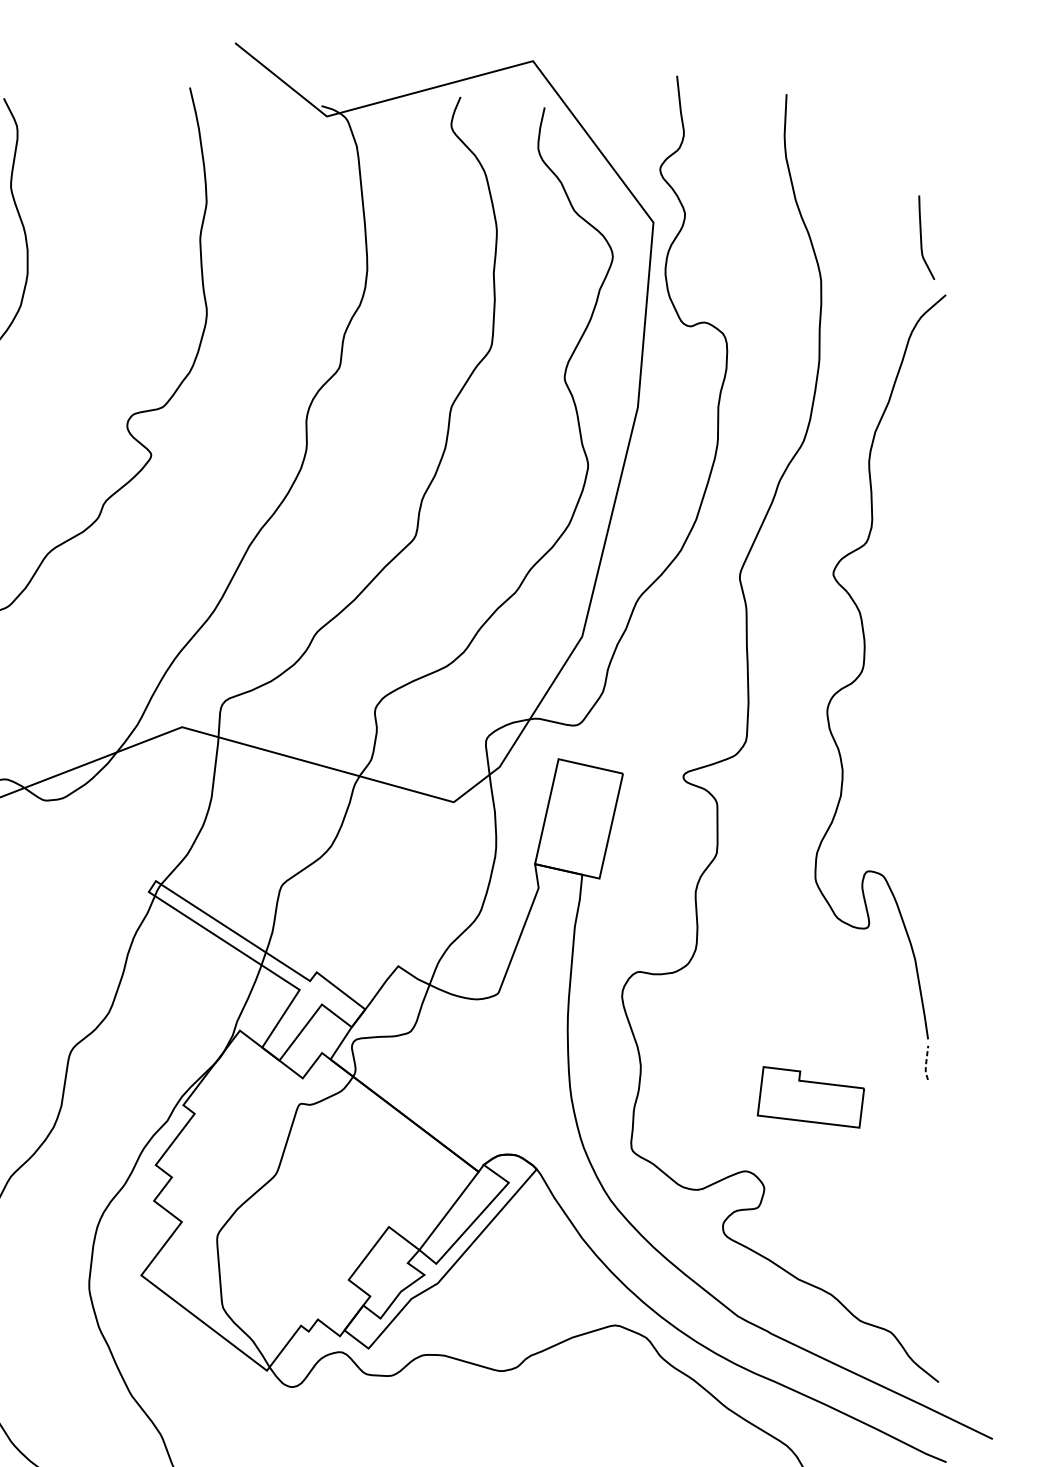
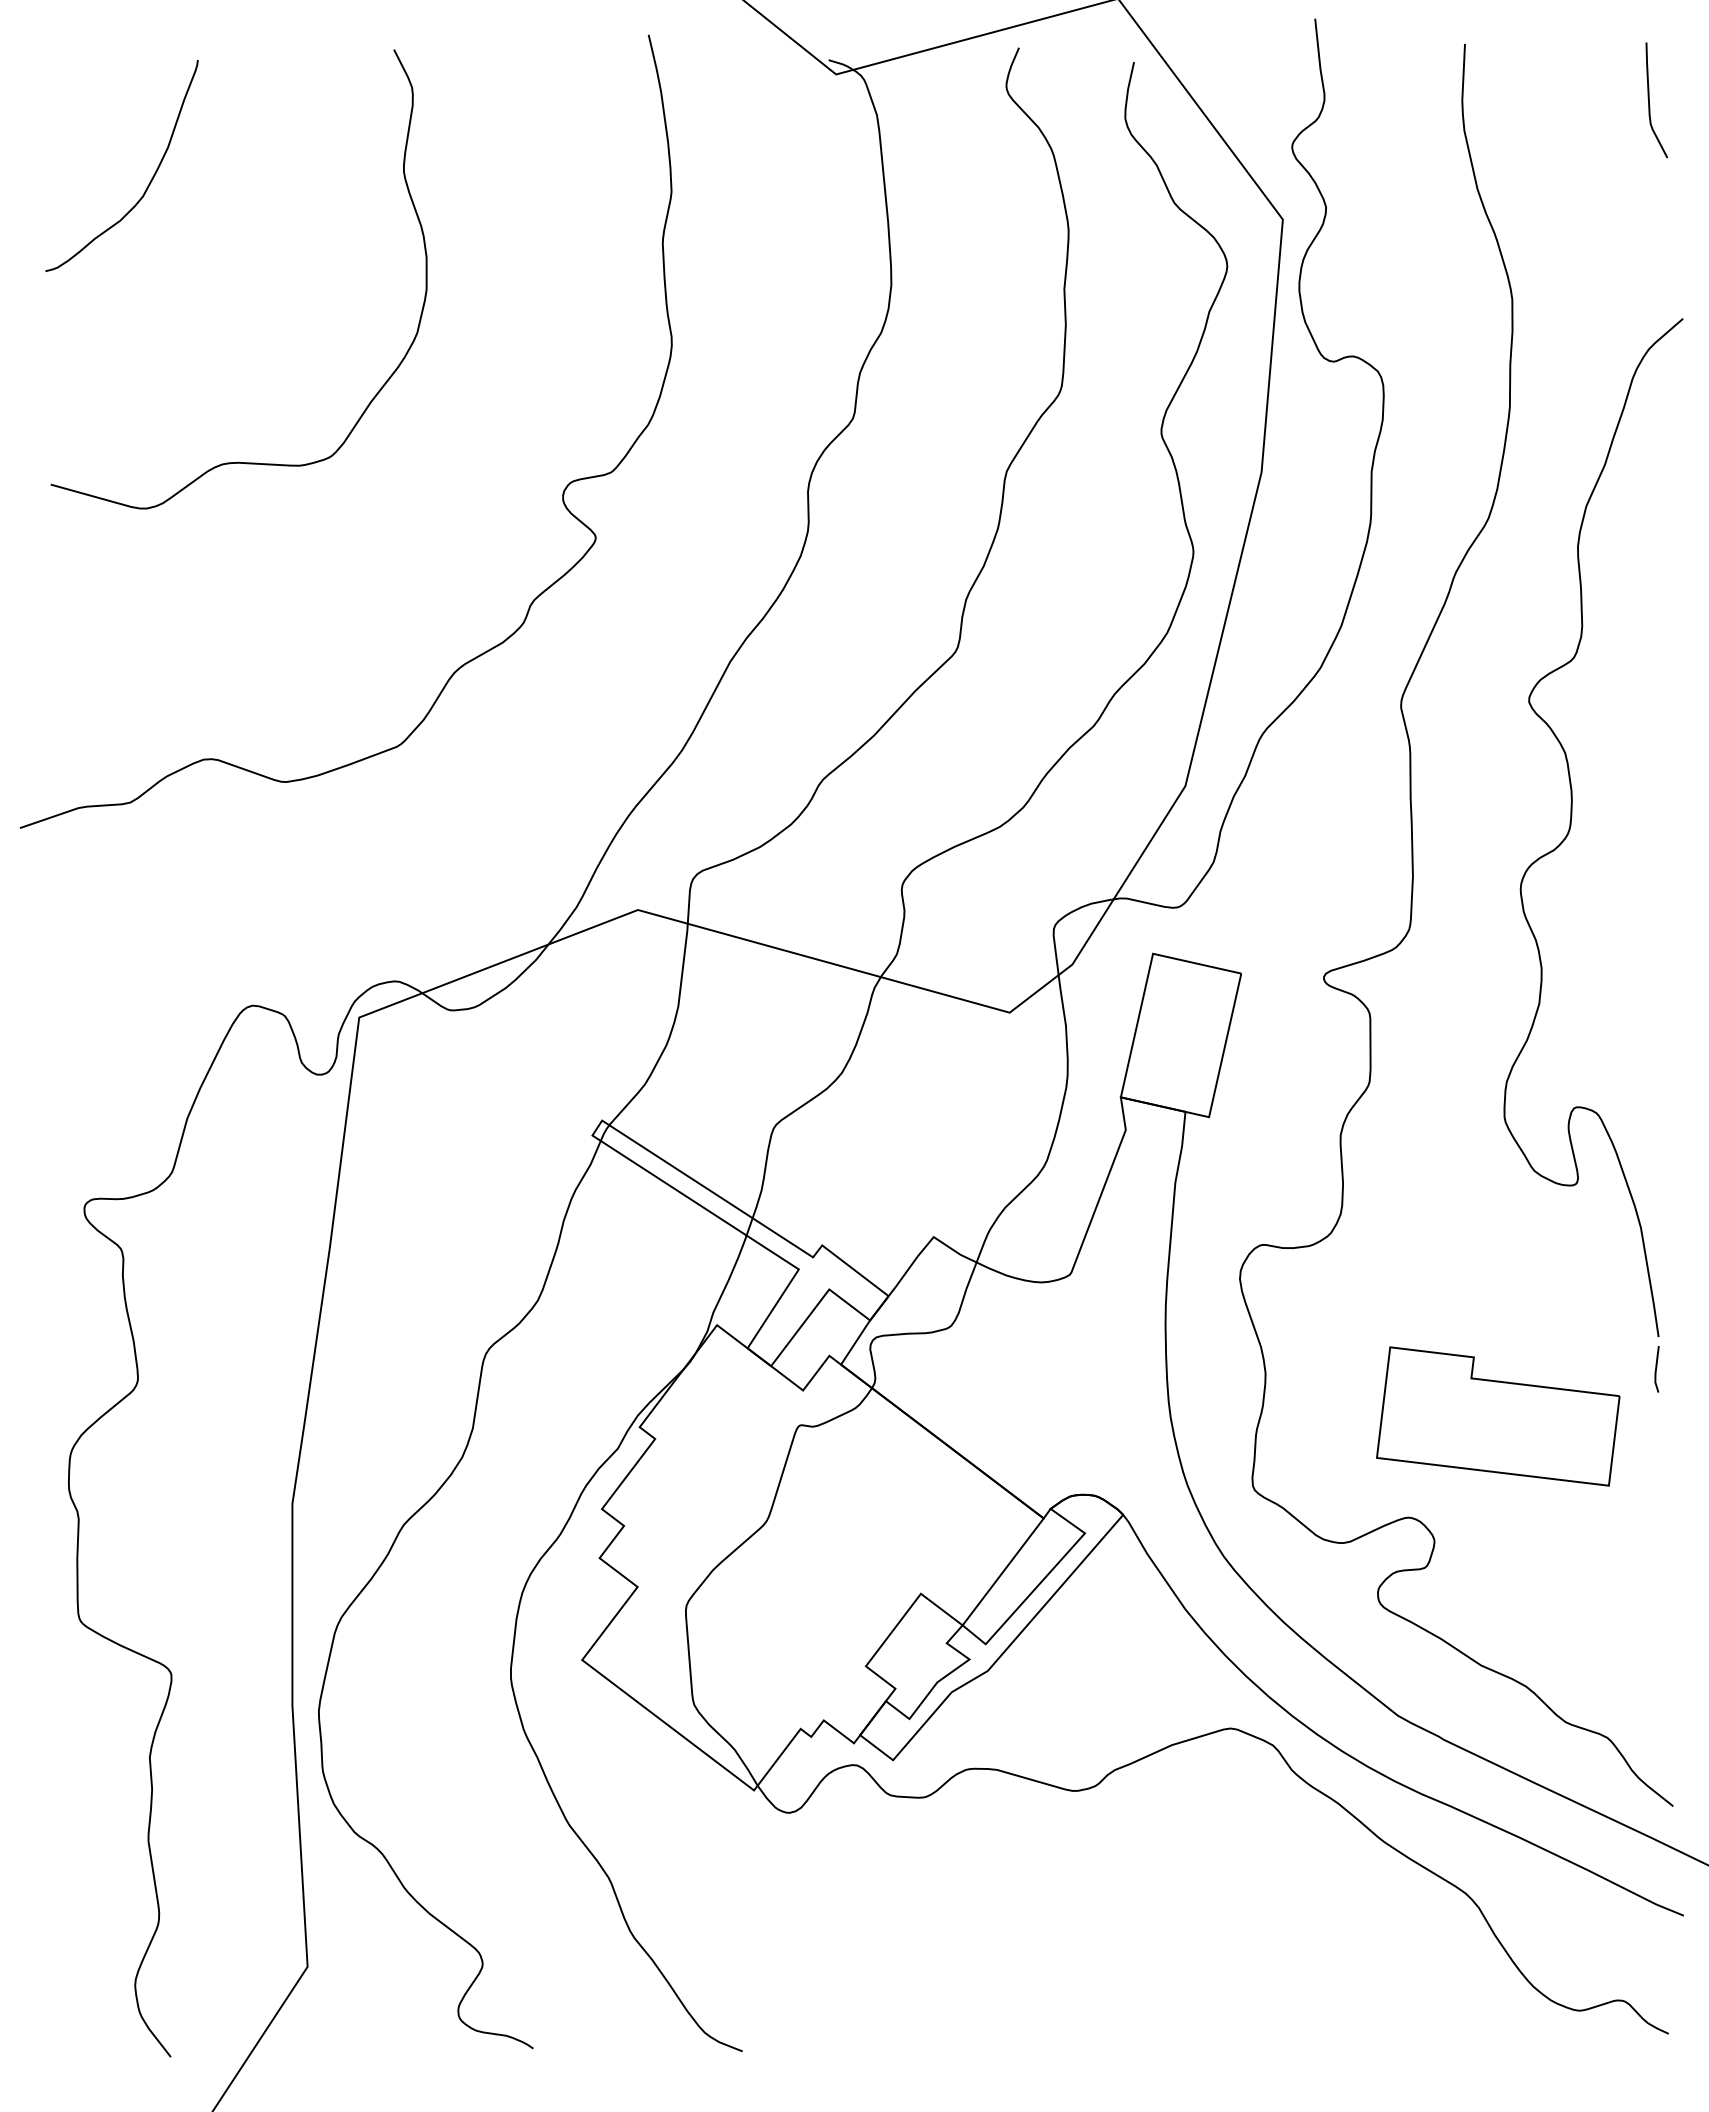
curve: (921, 237) -> (1649, 100), moved
line: (925, 1063) -> (1655, 1370), dashed -> solid
part: (811, 1097) -> (1498, 1416), size x1.67

